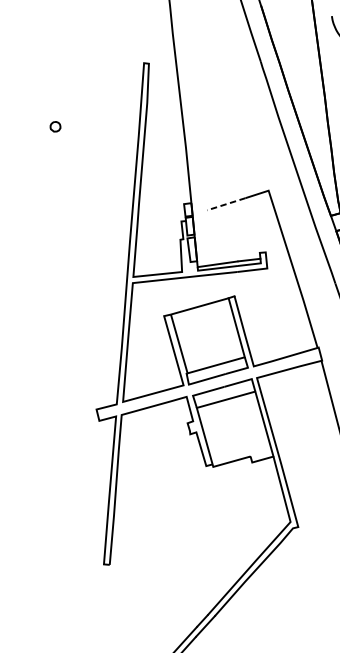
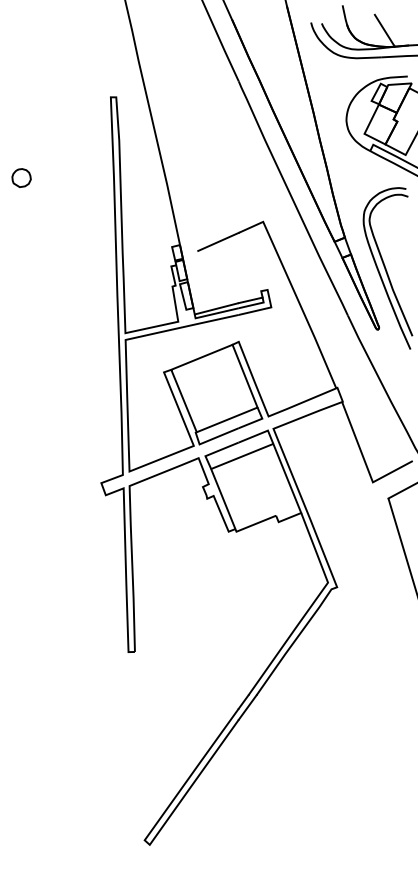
part: (55, 126) -> (21, 177), size x1.67
line: (226, 204) -> (218, 242), dashed -> solid

